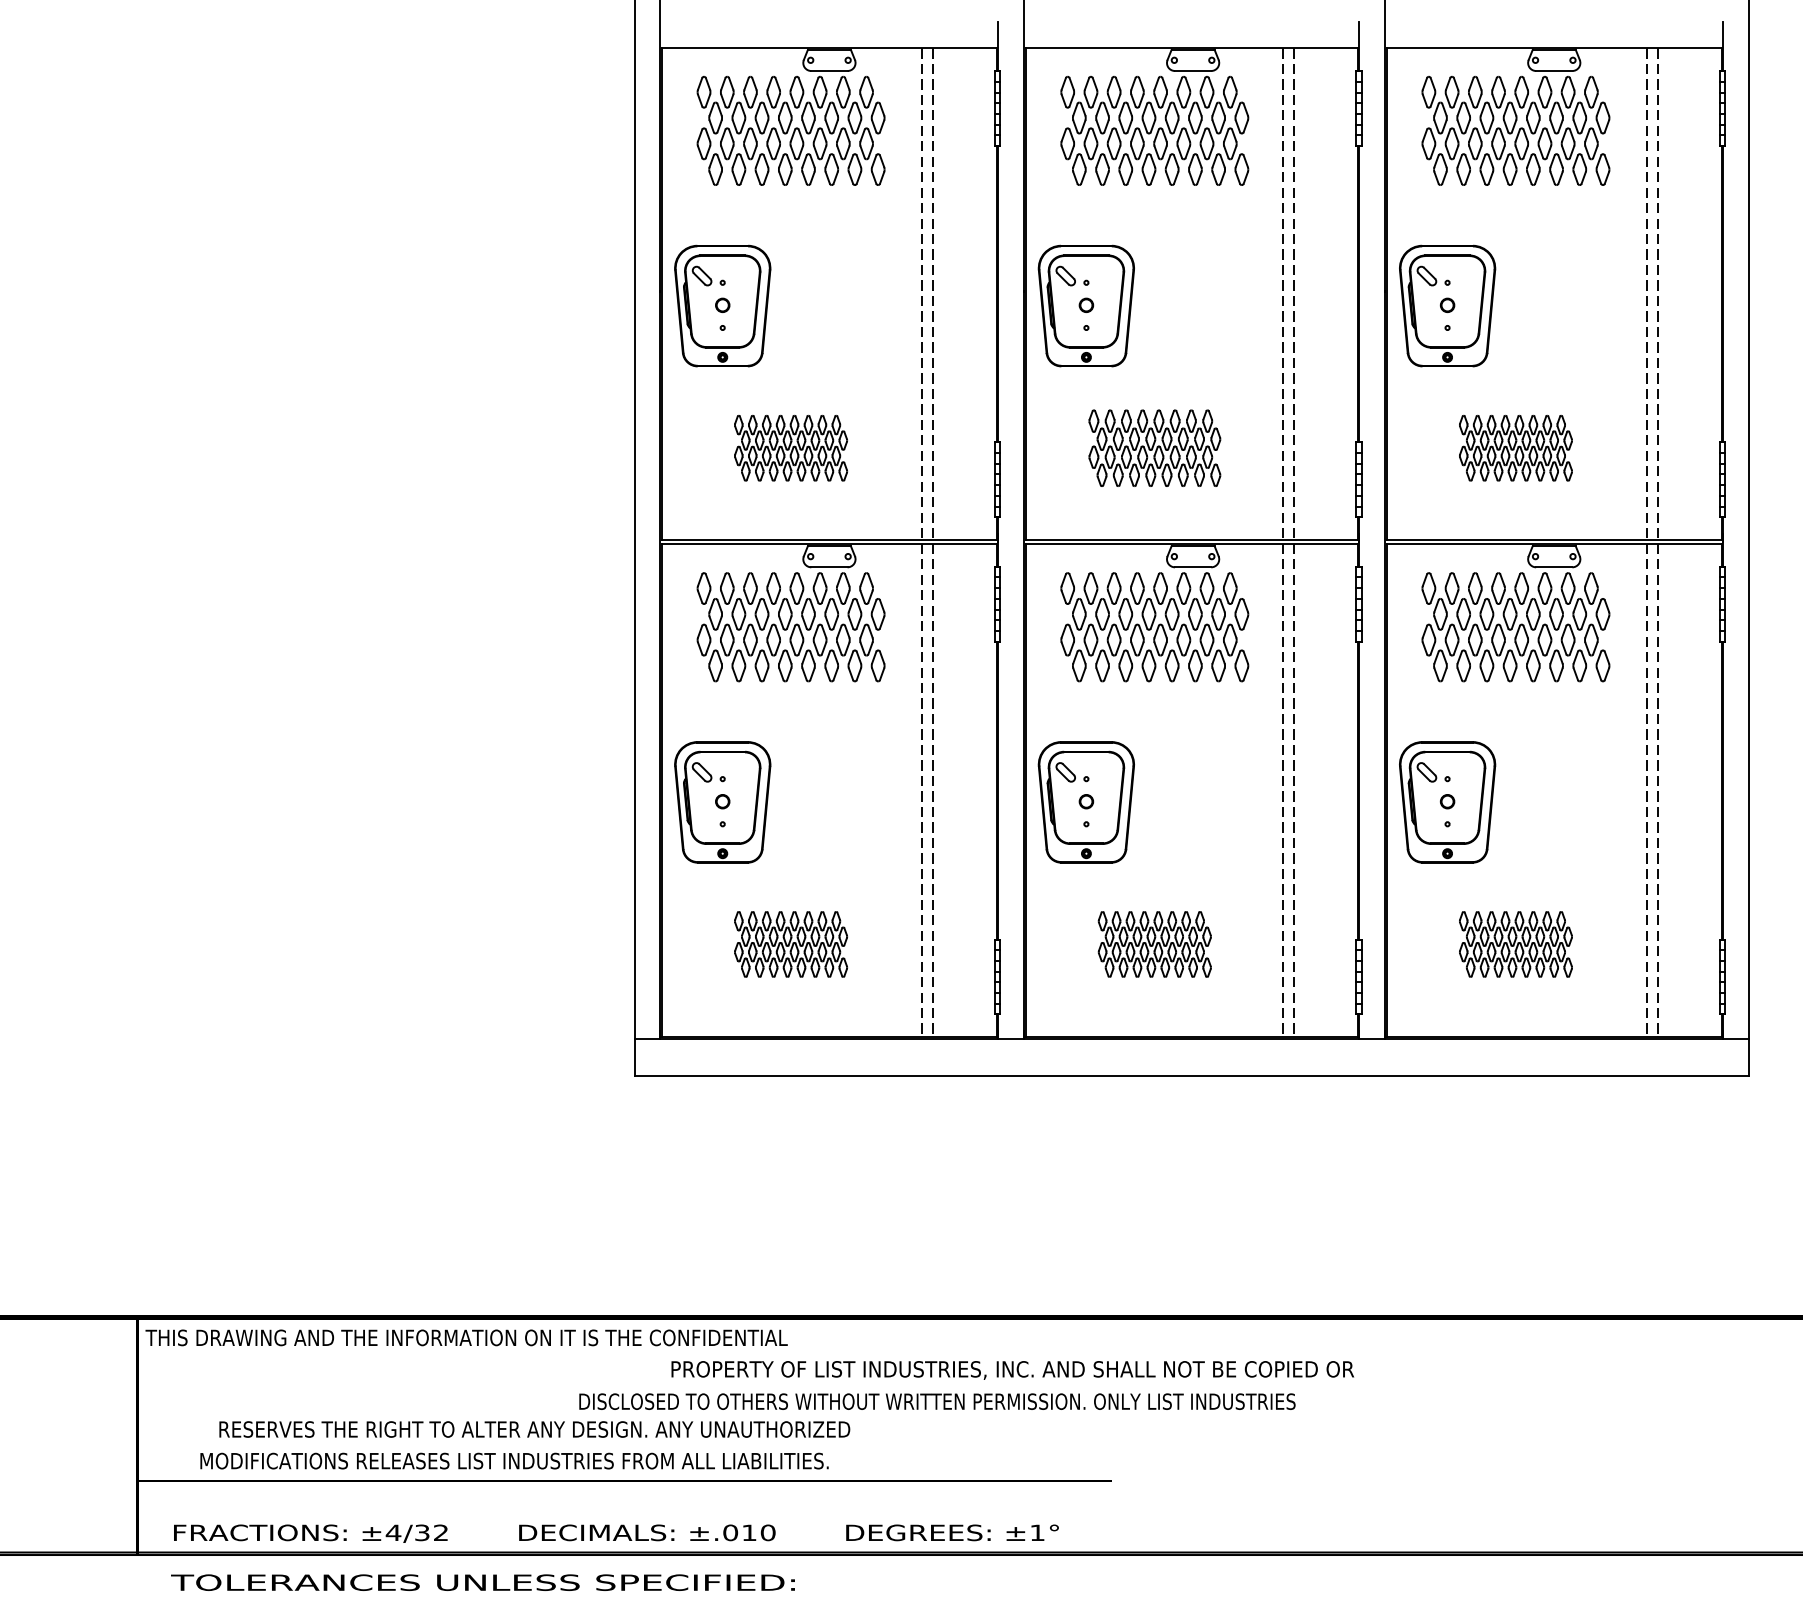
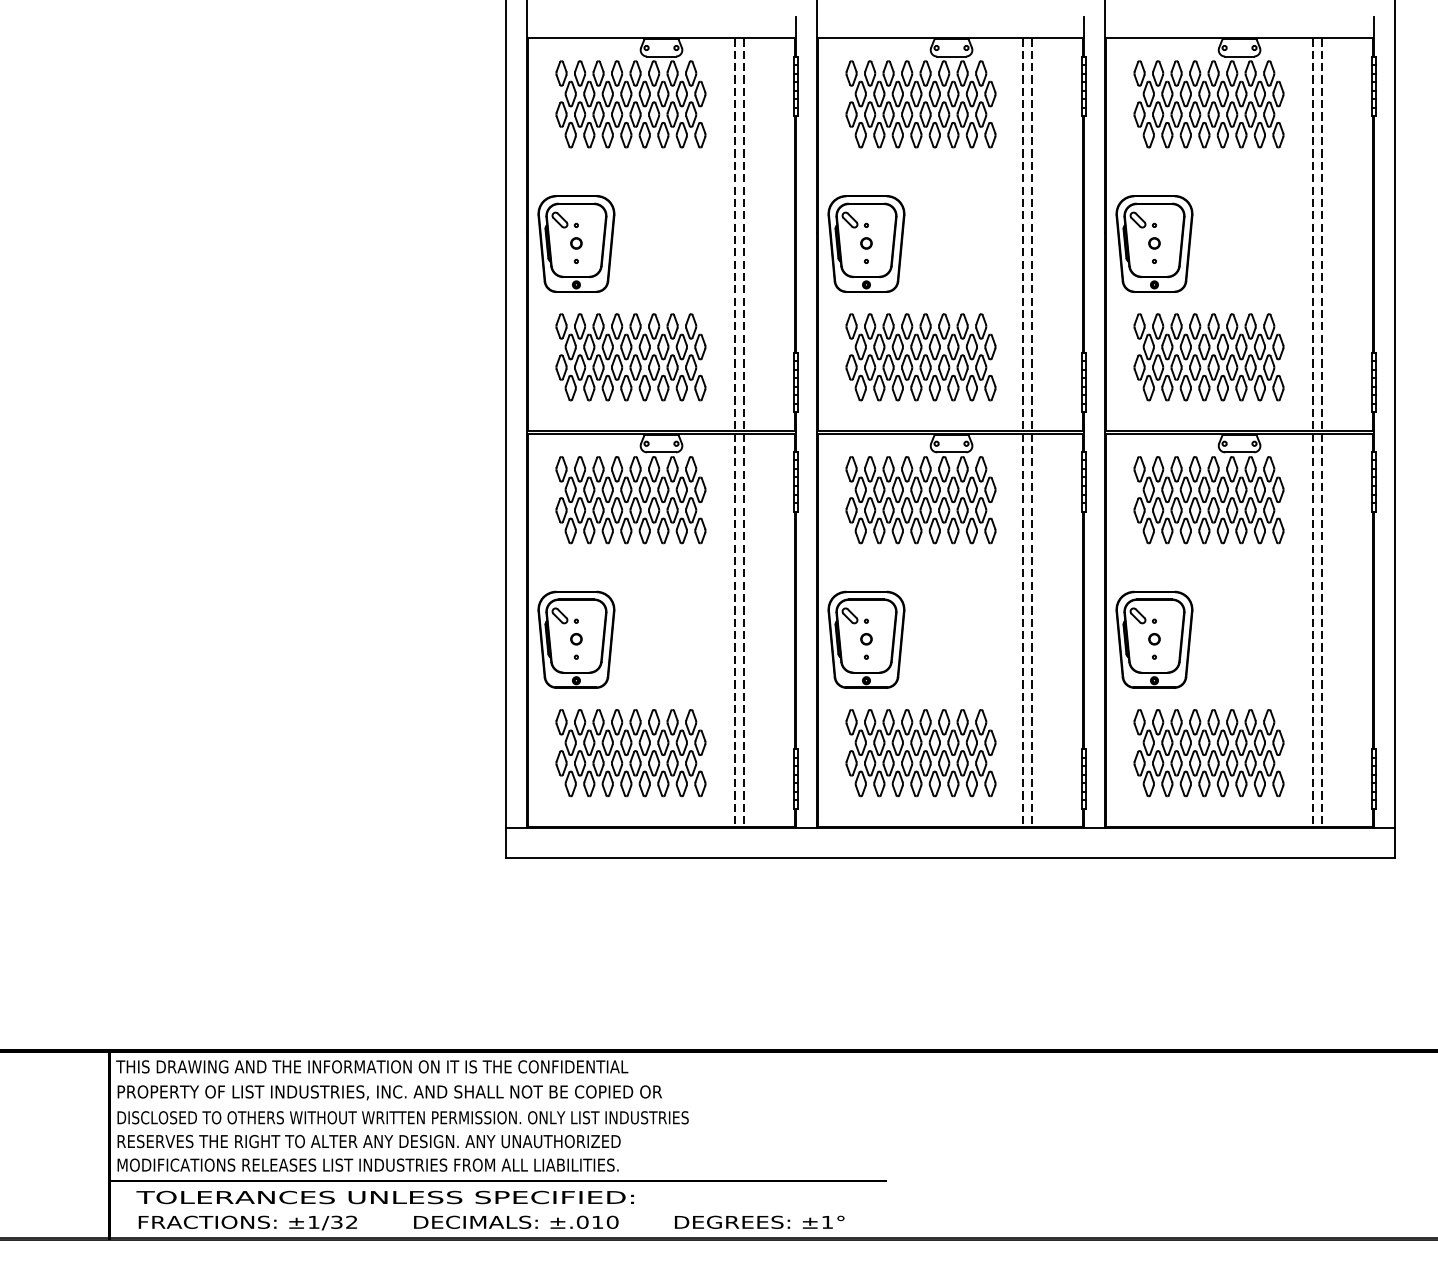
part: (790, 448) -> (630, 357), size x1.67
part: (1154, 448) -> (920, 357), size x1.43
part: (1515, 448) -> (1208, 357), size x1.67
part: (790, 944) -> (630, 753), size x1.67
part: (1154, 944) -> (920, 753), size x1.67
part: (1515, 944) -> (1208, 753), size x1.67
text: (1012, 1370) -> (389, 1092), moved
text: (937, 1401) -> (403, 1117), moved
text: (534, 1429) -> (368, 1141), moved
text: (514, 1460) -> (368, 1164), moved
text: (393, 1532) -> (313, 1222), ±4/32 -> ±1/32
text: (482, 1582) -> (384, 1197), moved

